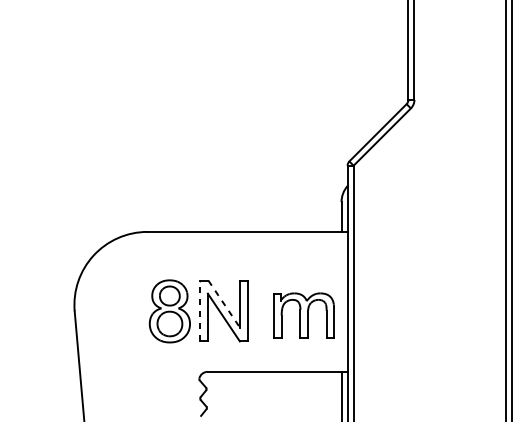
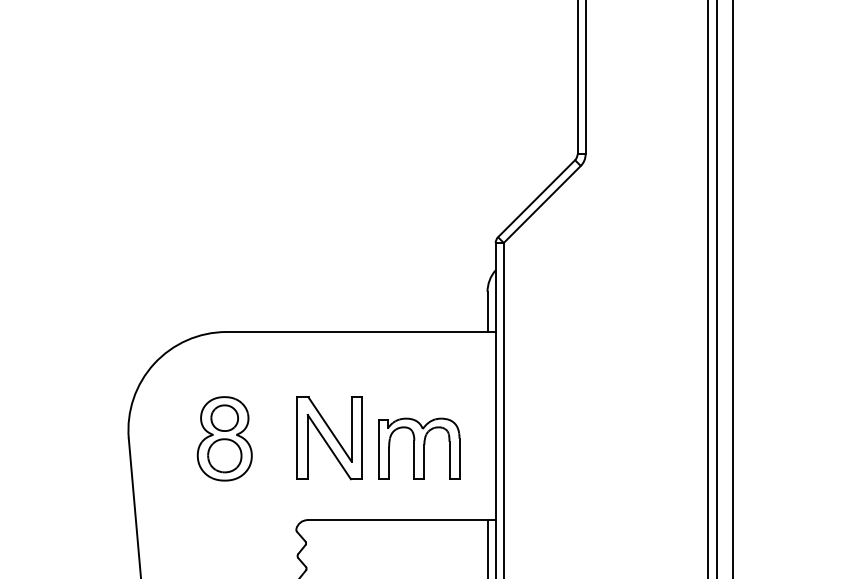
line: (224, 304) -> (330, 429), dashed -> solid
part: (169, 311) -> (224, 438), moved
line: (200, 311) -> (297, 438), dashed -> solid
part: (304, 315) -> (419, 448), moved

